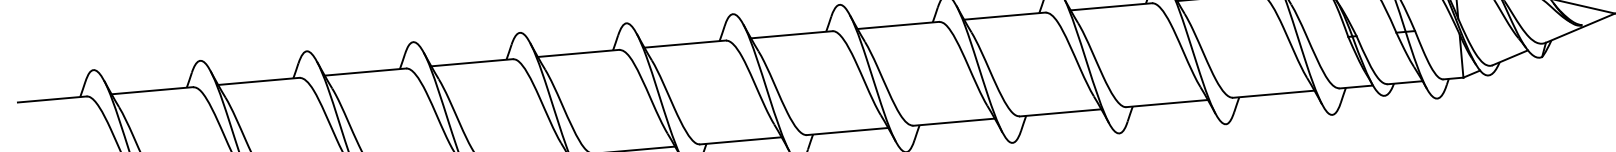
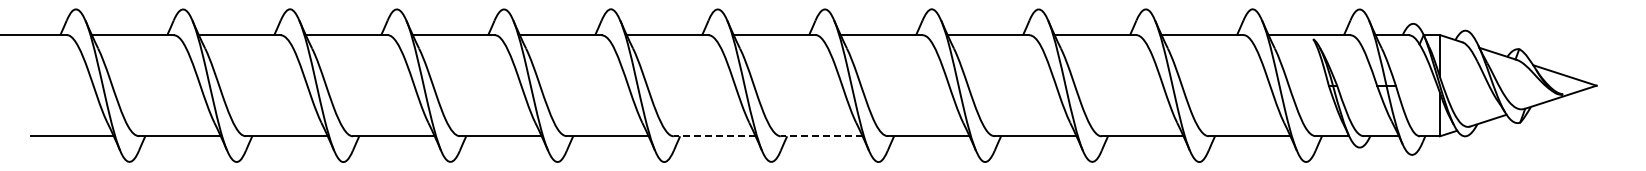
line: (847, 131) -> (821, 136), solid -> dashed
line: (740, 141) -> (714, 136), solid -> dashed

